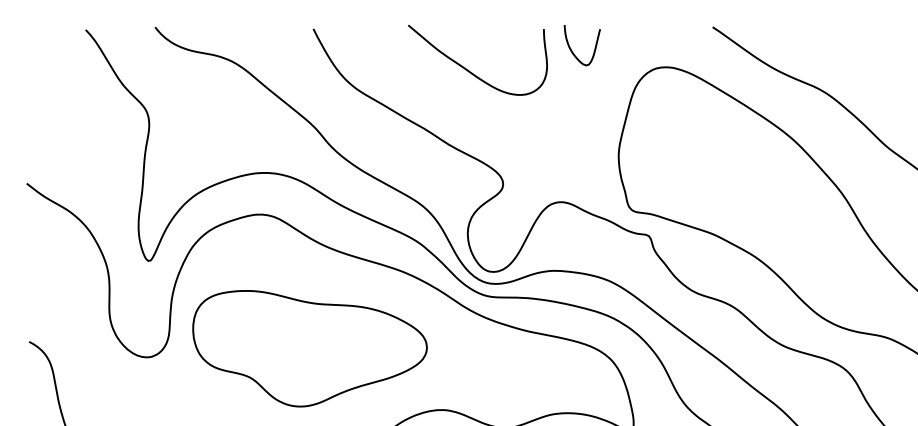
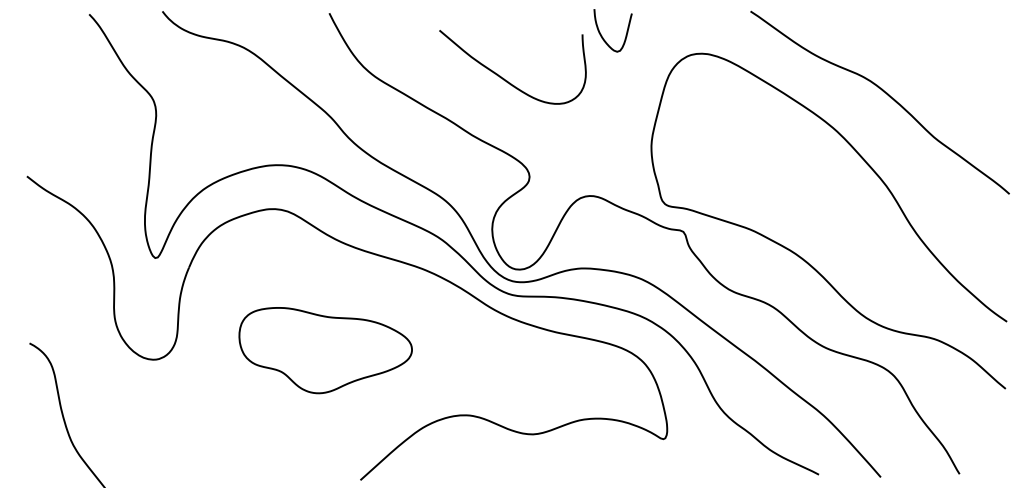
curve: (469, 70) -> (504, 78), moved
part: (309, 348) -> (325, 350), size x0.7

